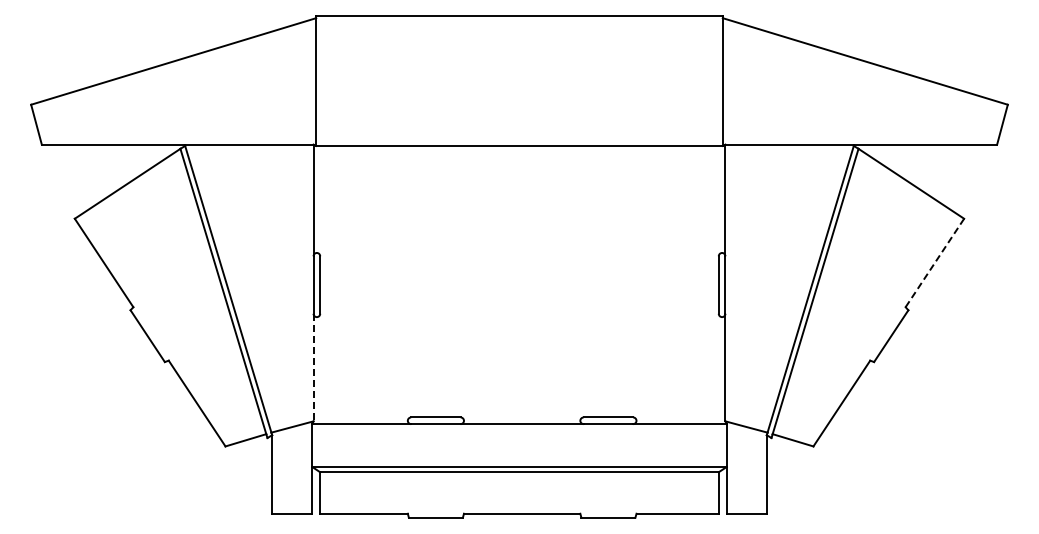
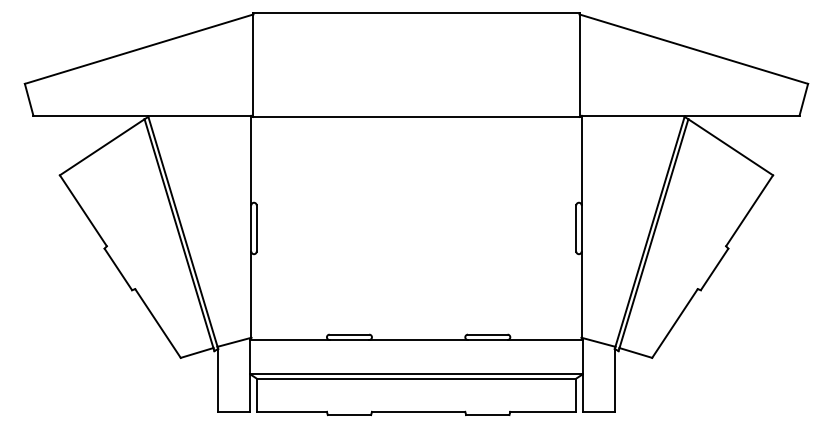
line: (934, 263) -> (749, 211), dashed -> solid
line: (313, 367) -> (251, 294), dashed -> solid

